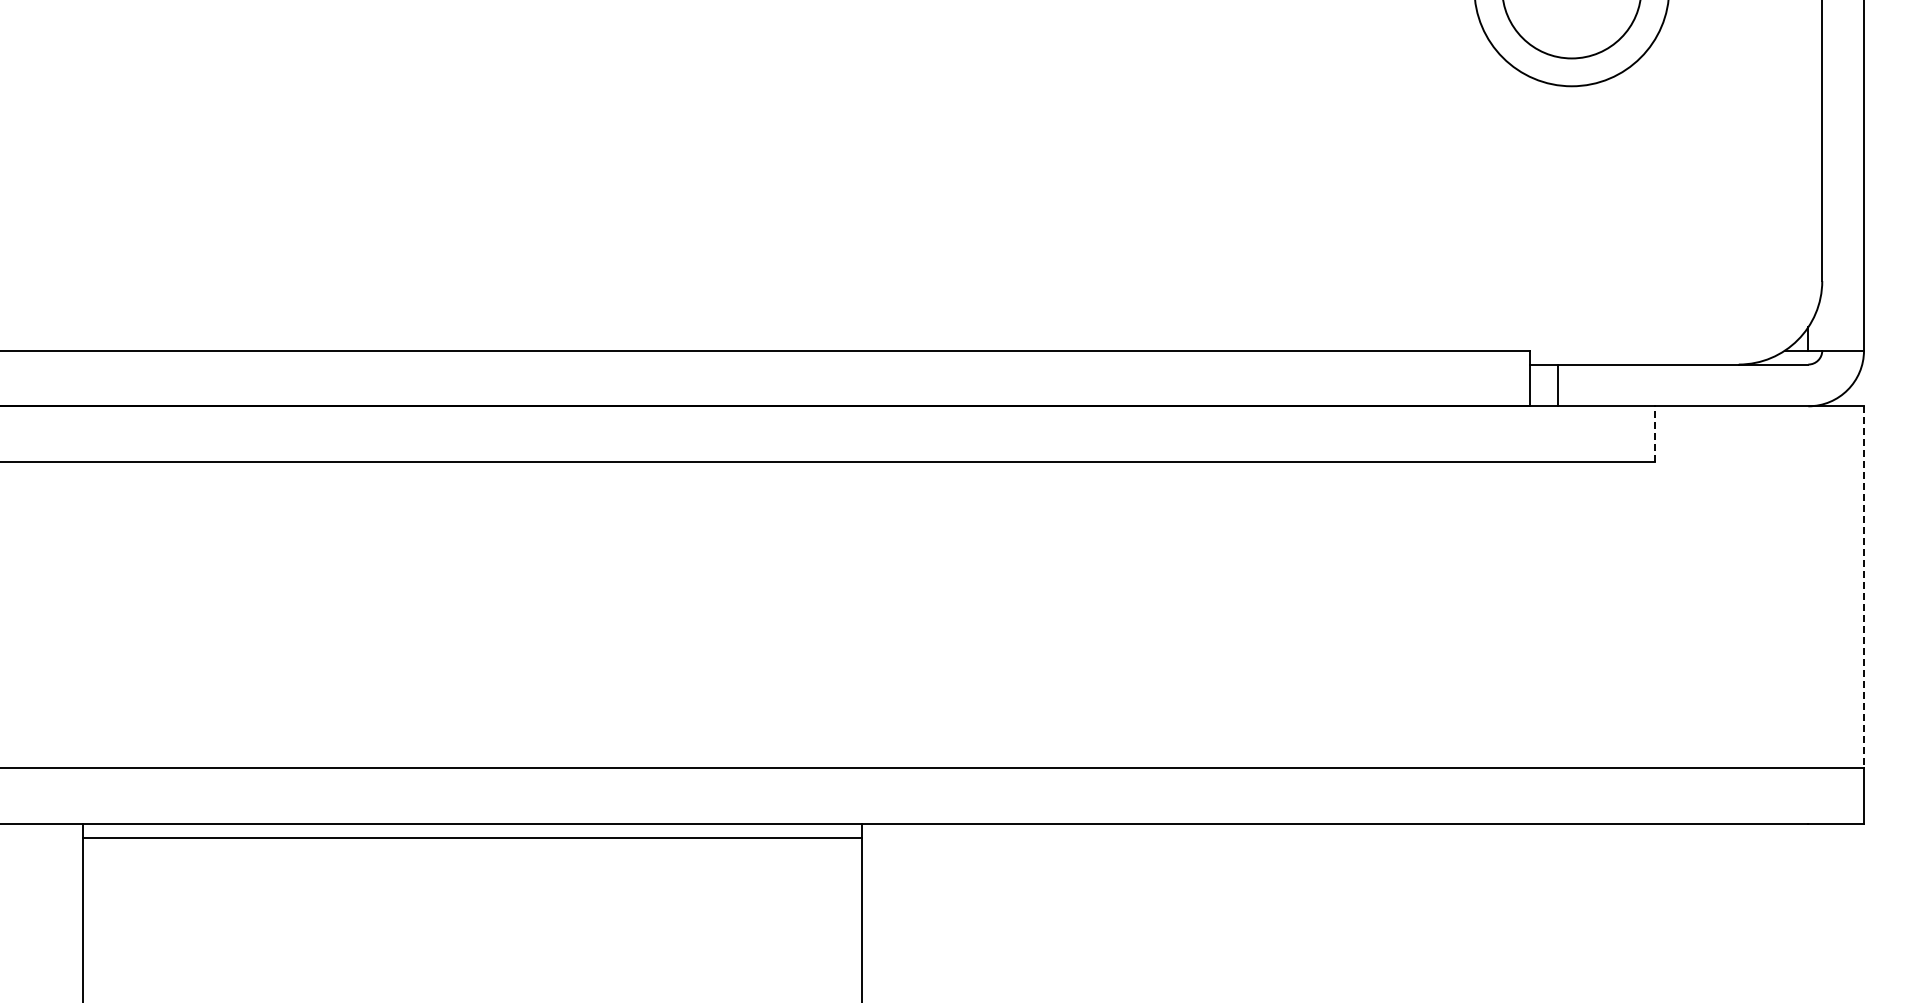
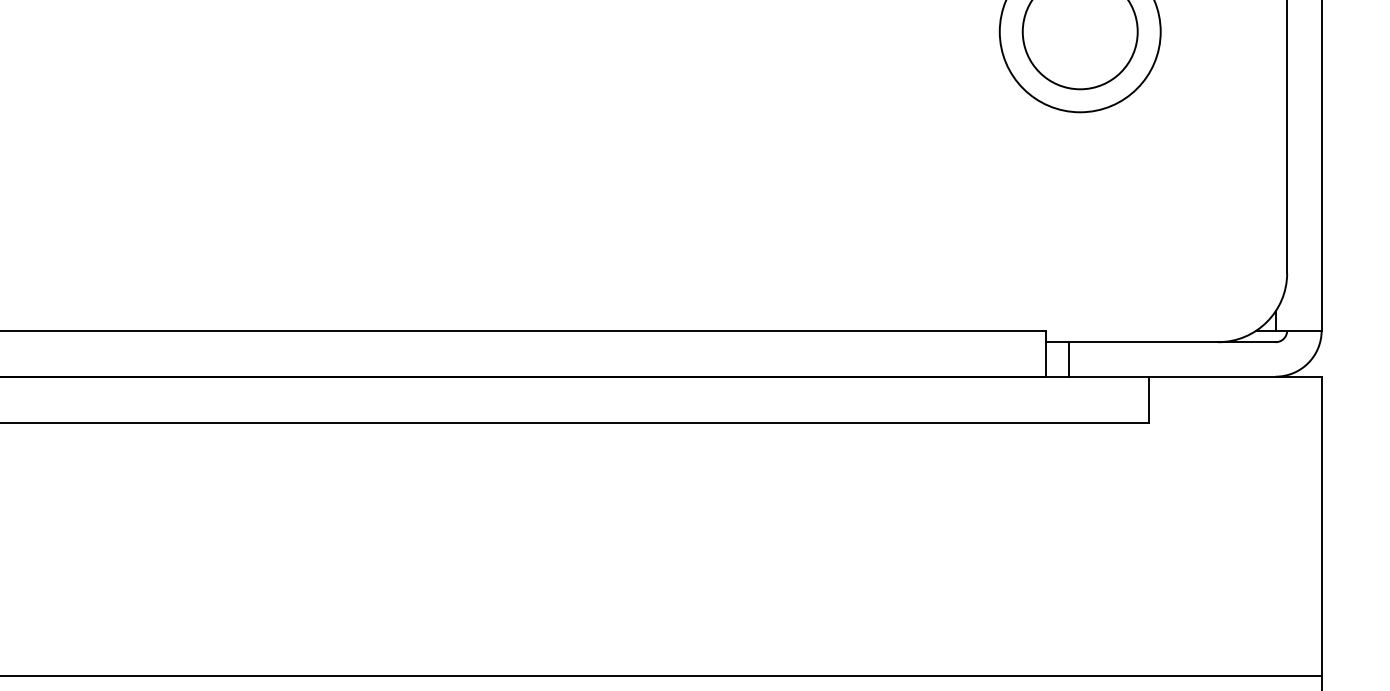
line: (1655, 434) -> (1149, 399), dashed -> solid
line: (1864, 587) -> (1322, 526), dashed -> solid

